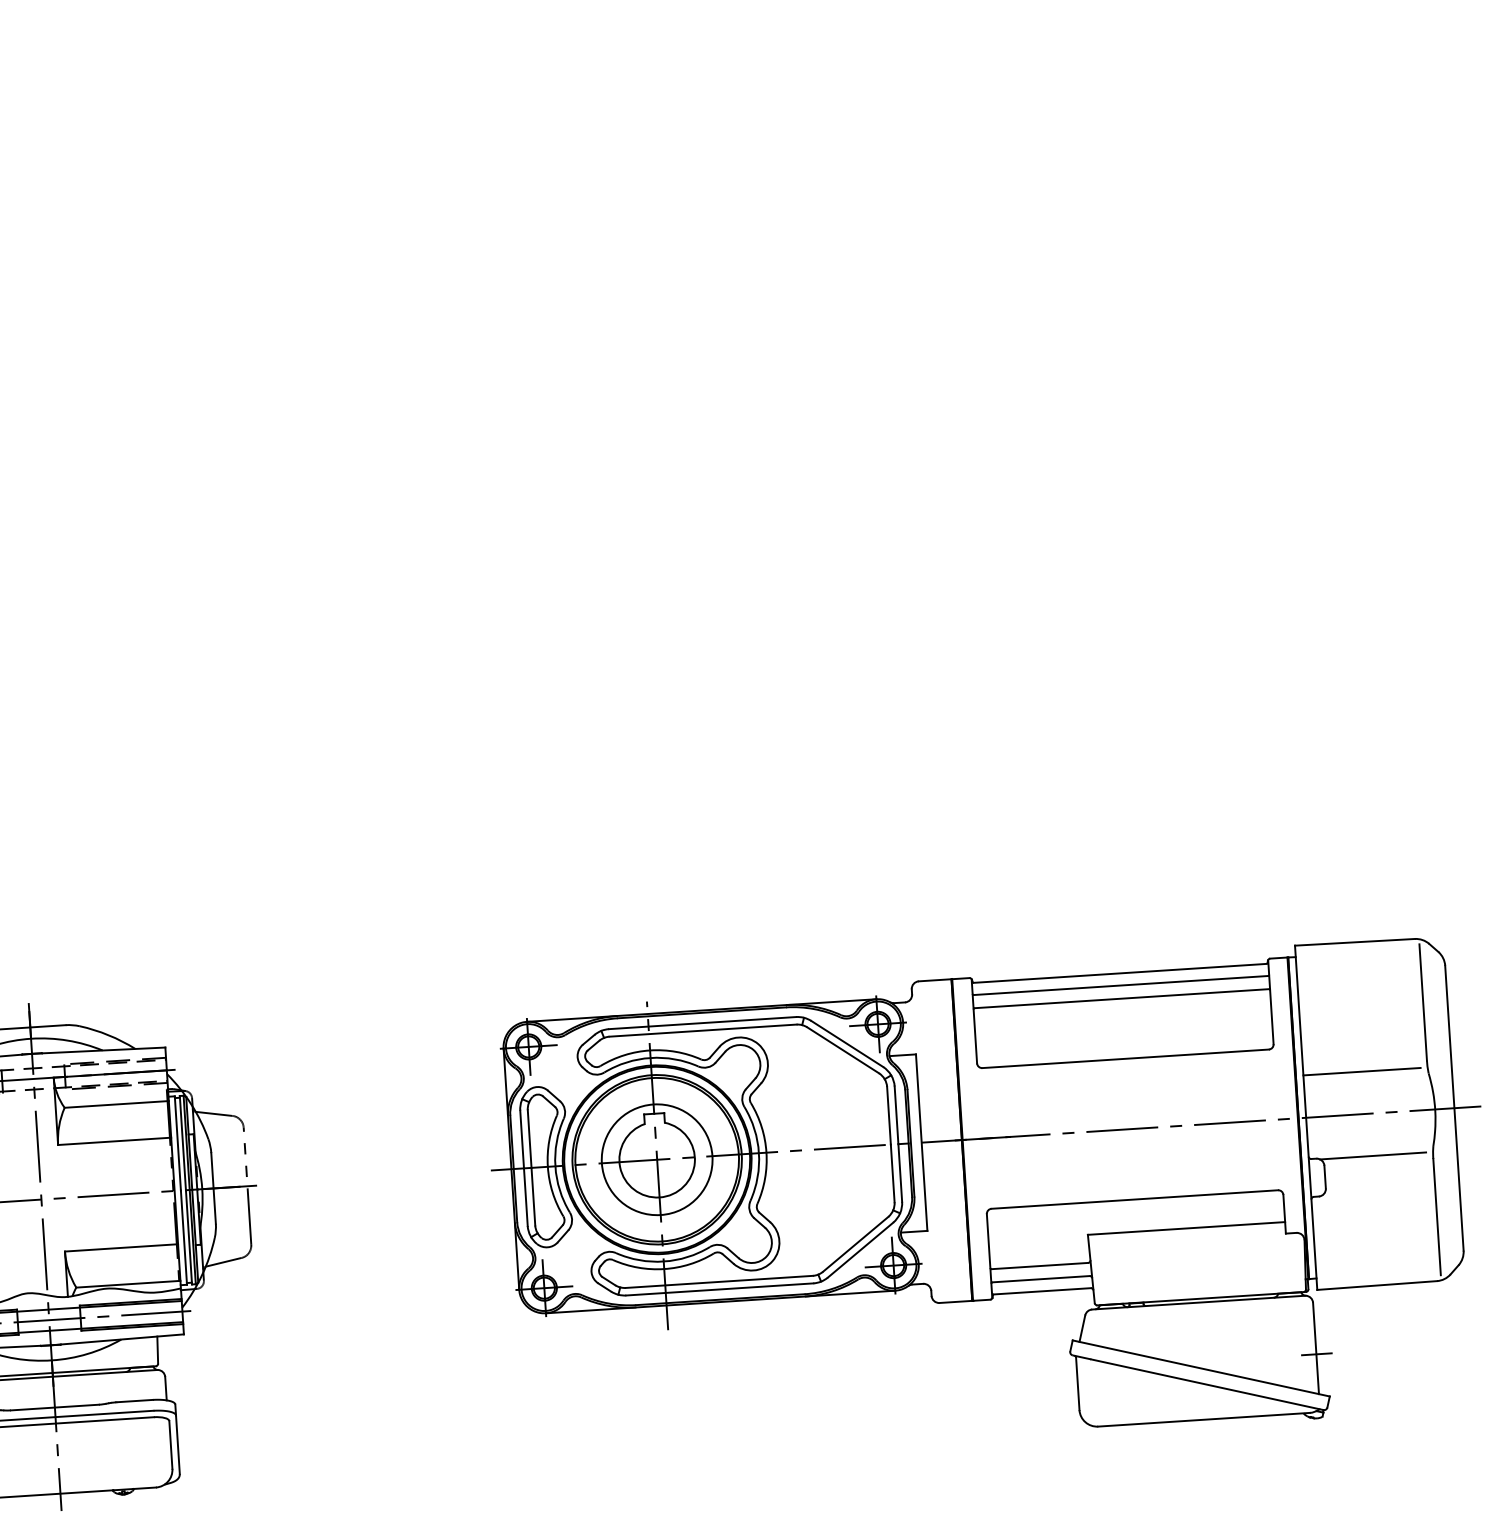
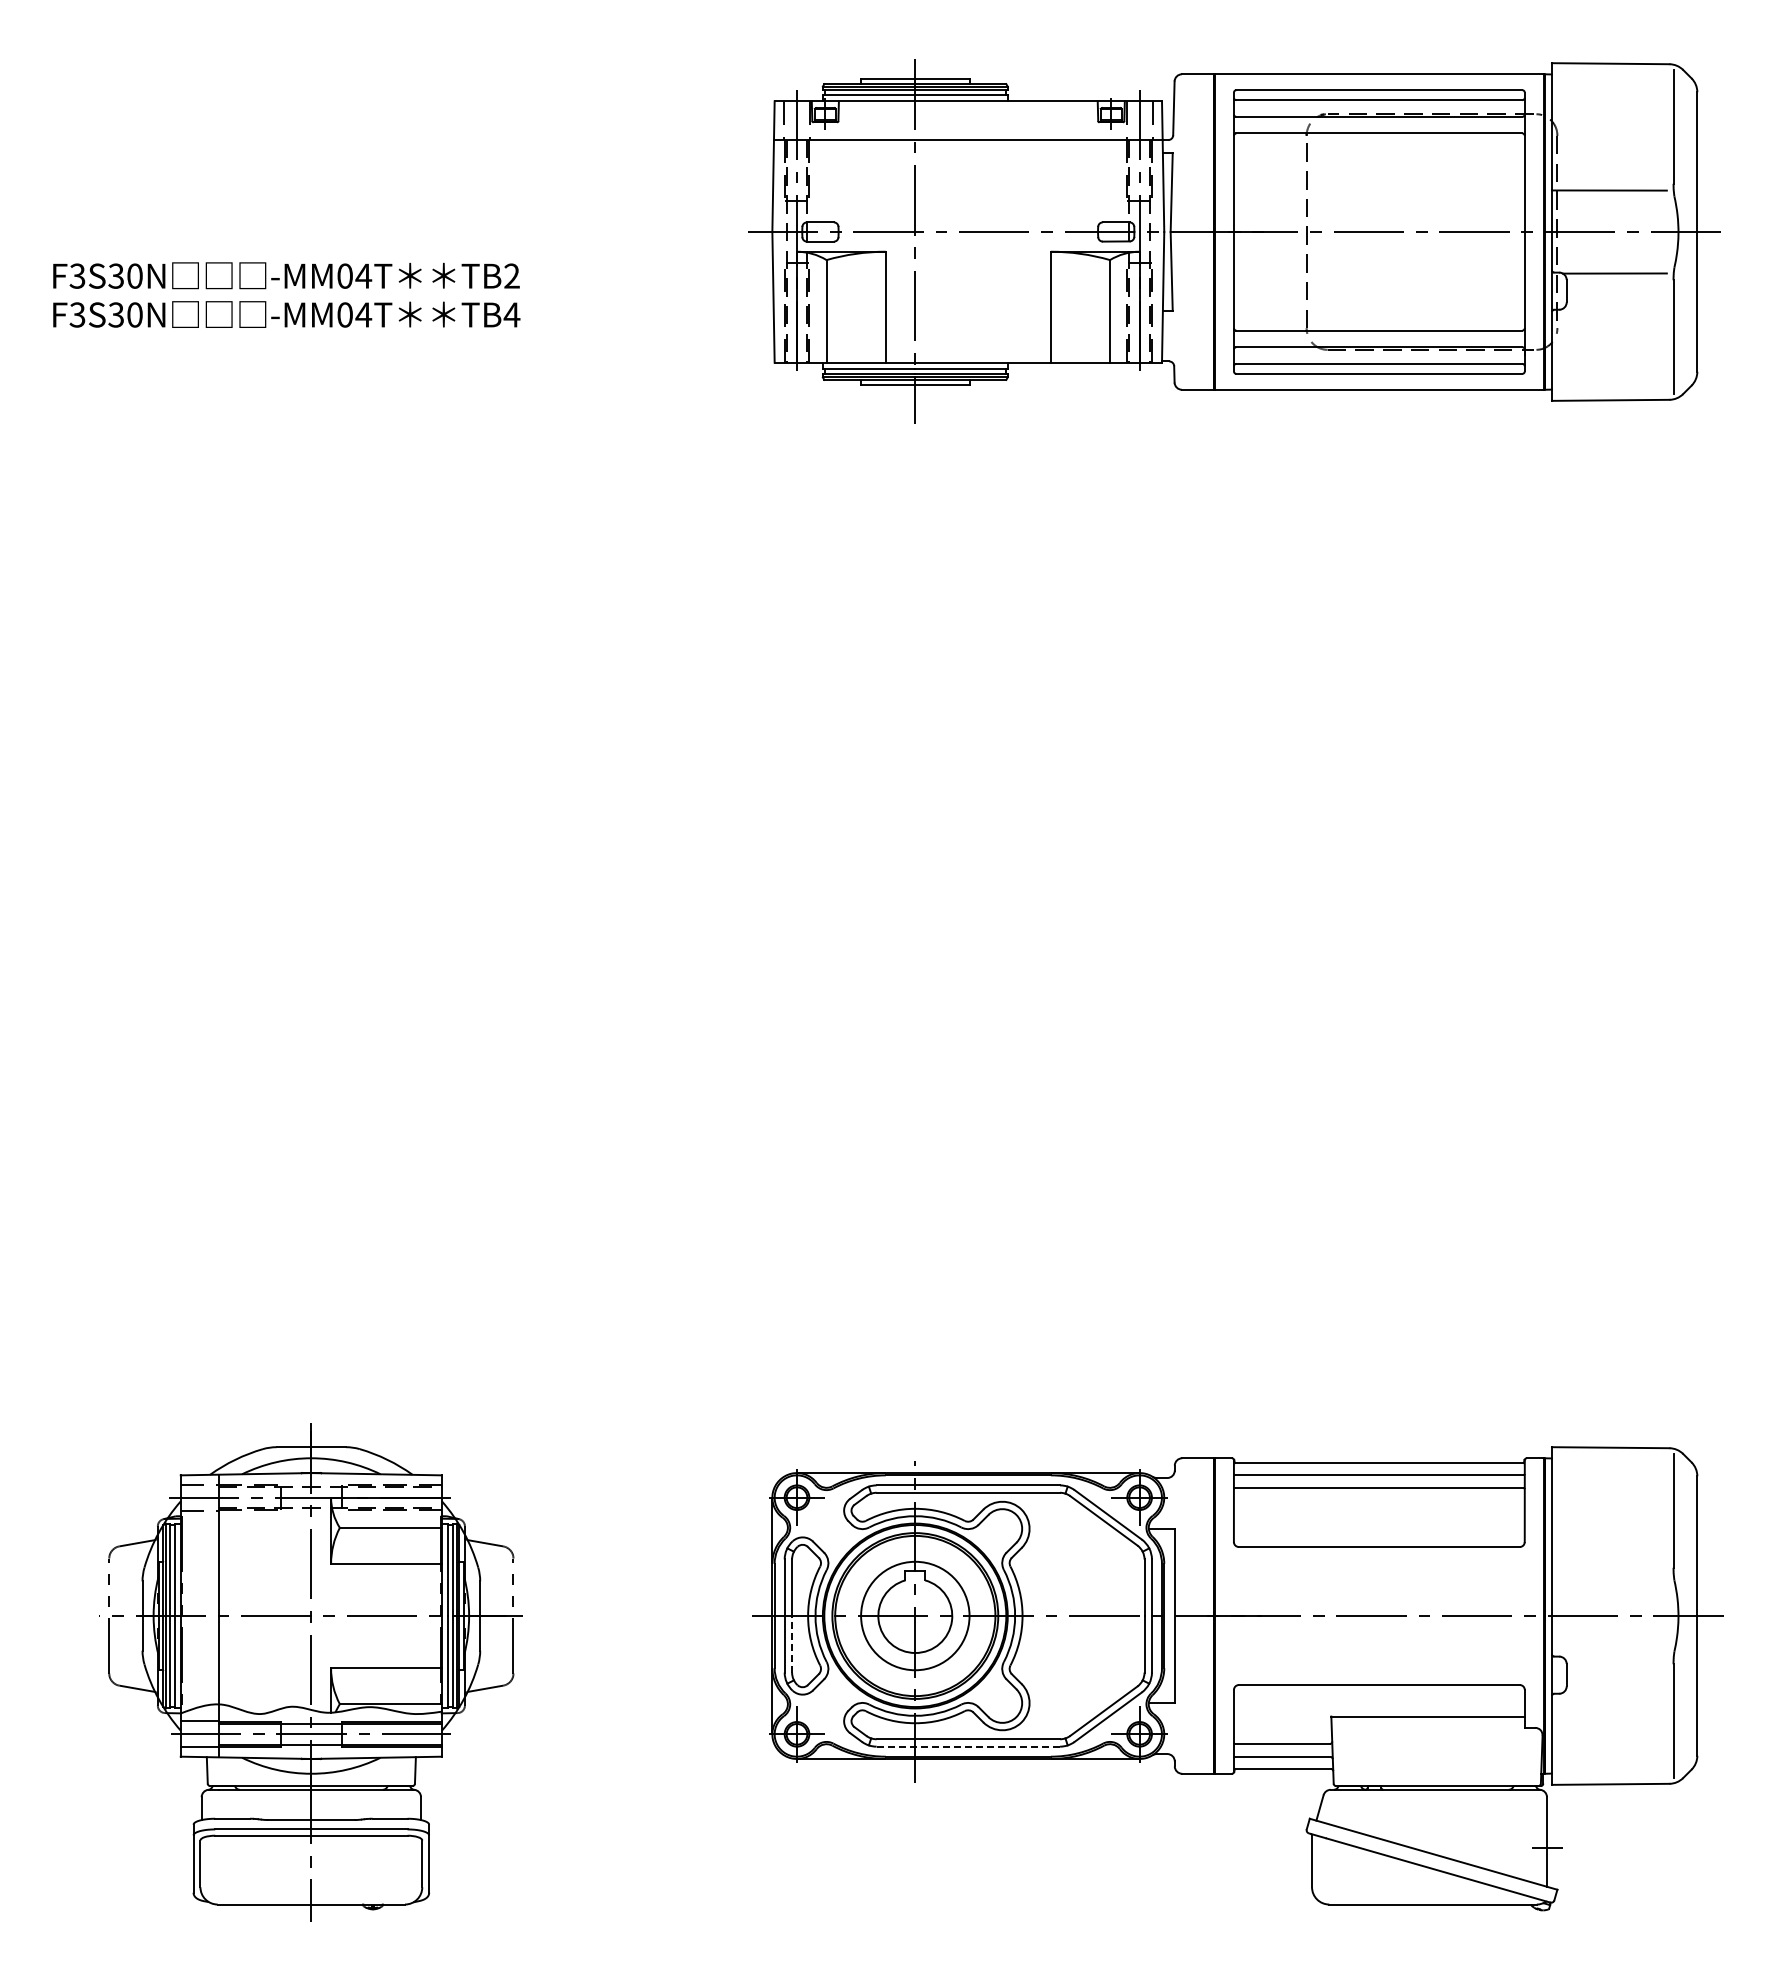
line: (1361, 1071) -> (1608, 1574), removed
line: (1372, 1155) -> (1614, 1657), removed
line: (533, 1195) -> (792, 1643), solid -> dashed
line: (719, 1289) -> (968, 1746), solid -> dashed

